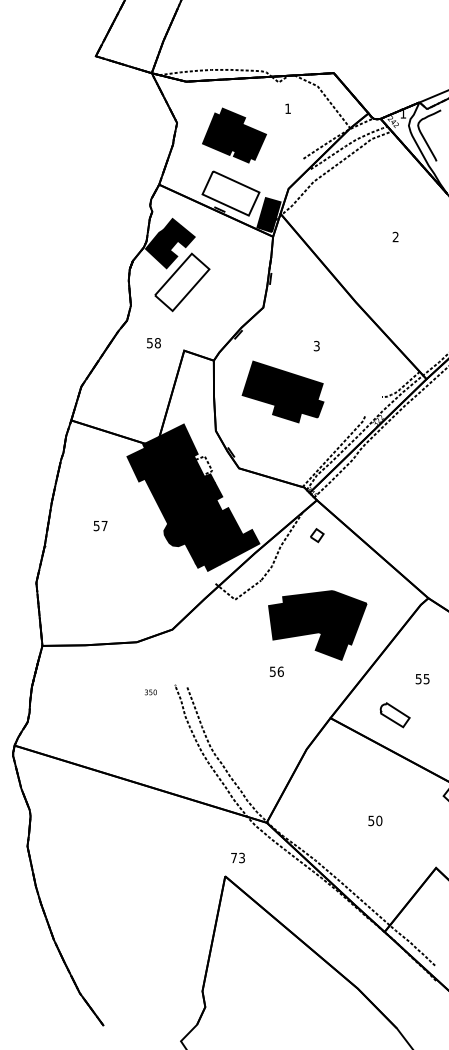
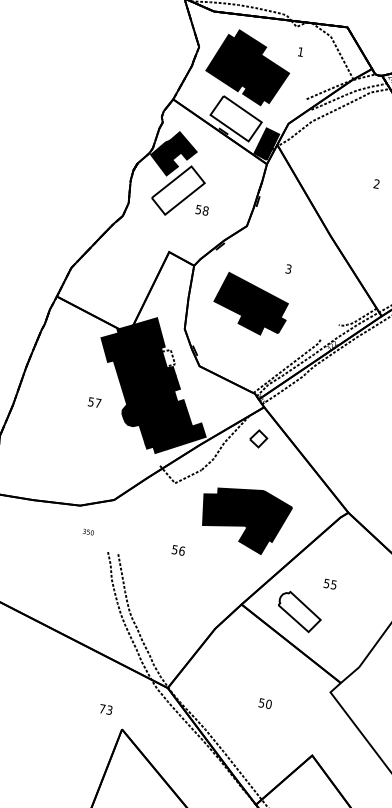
part: (234, 135) -> (248, 67), size x1.43
text: (153, 343) -> (201, 210), moved
text: (100, 526) -> (94, 403), moved
part: (317, 535) -> (259, 438), size x1.43
text: (276, 671) -> (178, 550), moved
text: (150, 692) -> (88, 532), moved
part: (395, 715) -> (300, 612), size x1.67
text: (237, 857) -> (105, 709), moved

